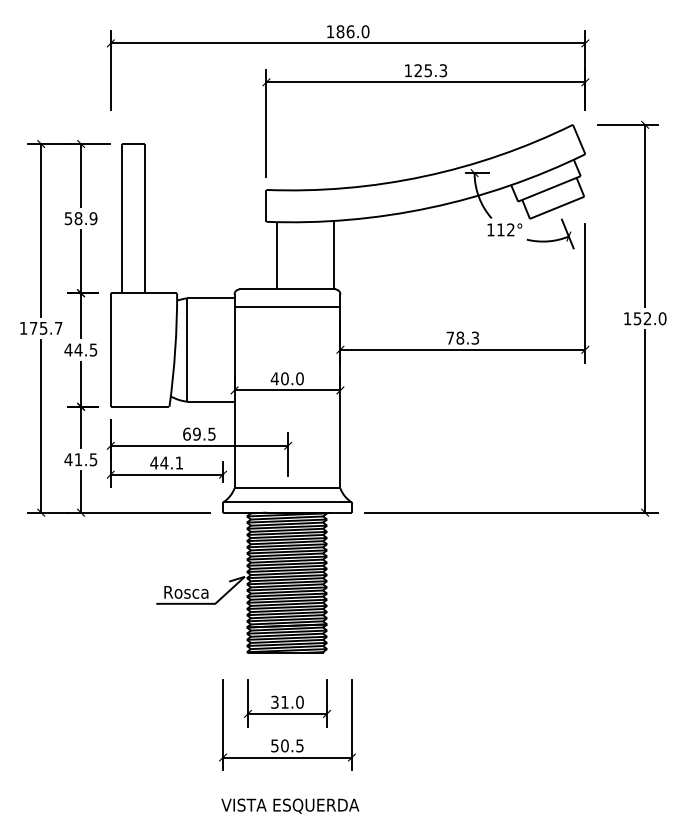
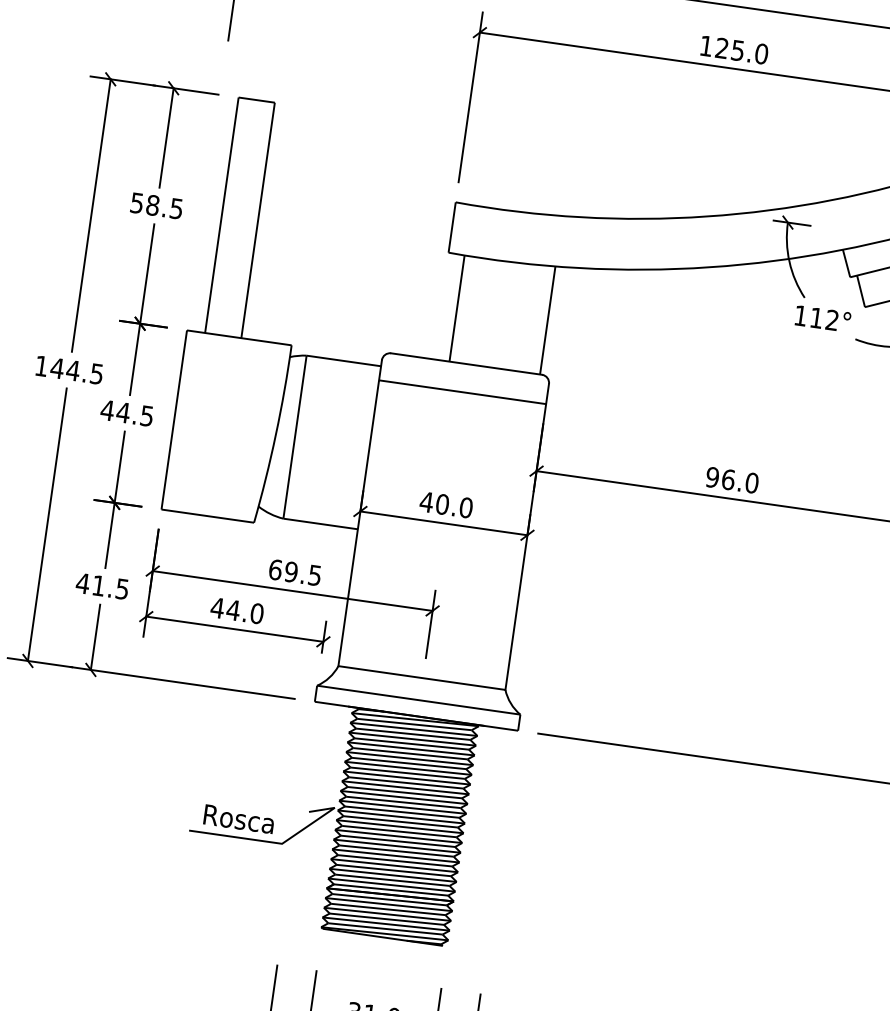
text: (443, 70) -> (761, 53), 125.3 -> 125.0
text: (93, 218) -> (176, 208), 58.9 -> 58.5
text: (45, 328) -> (76, 371), 175.7 -> 144.5
text: (462, 337) -> (731, 479), 78.3 -> 96.0
text: (179, 462) -> (257, 612), 44.1 -> 44.0

